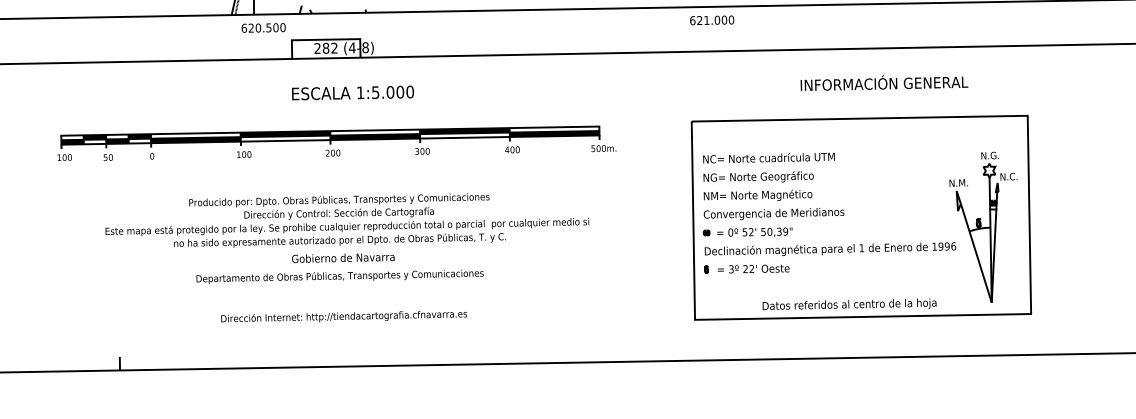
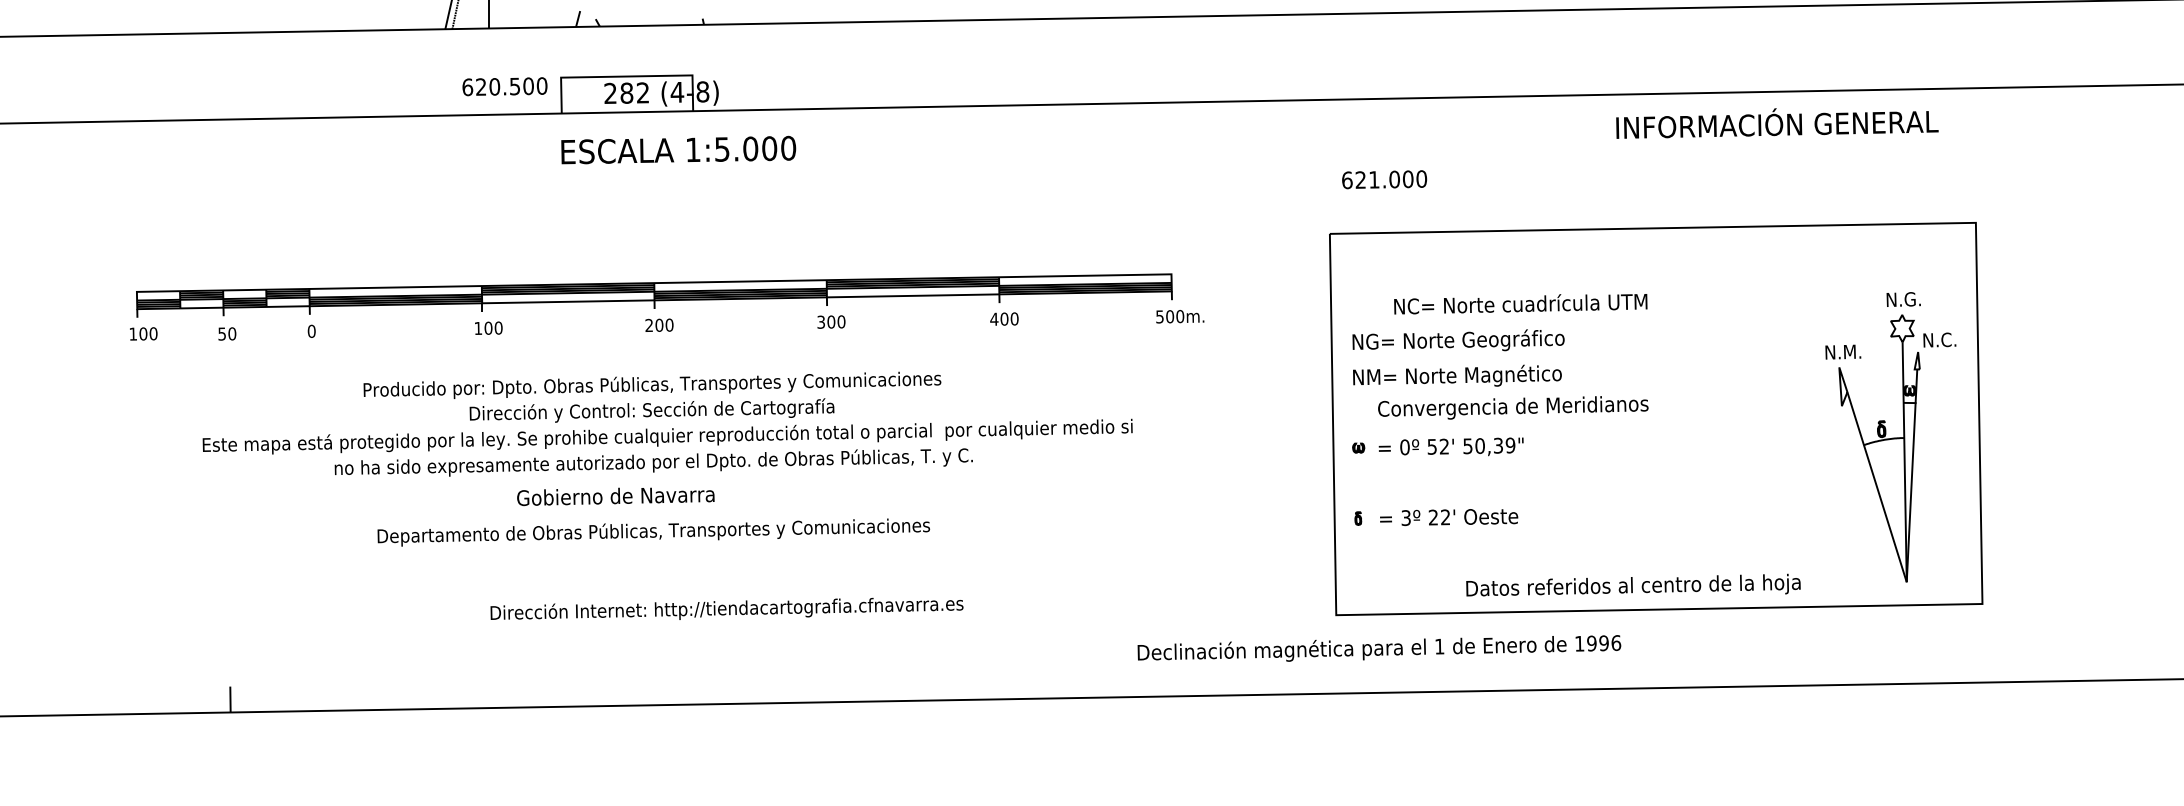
text: (712, 20) -> (1385, 179), moved
text: (263, 27) -> (504, 85), moved
text: (884, 83) -> (1777, 124), moved
text: (353, 92) -> (679, 149), moved
part: (336, 142) -> (666, 304), moved
text: (768, 157) -> (1519, 303), moved
text: (773, 214) -> (1512, 408), moved
text: (830, 249) -> (1379, 649), moved
text: (343, 258) -> (616, 497), moved
text: (344, 316) -> (727, 608), moved

